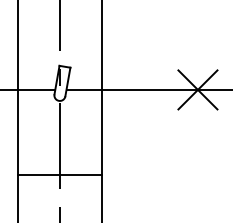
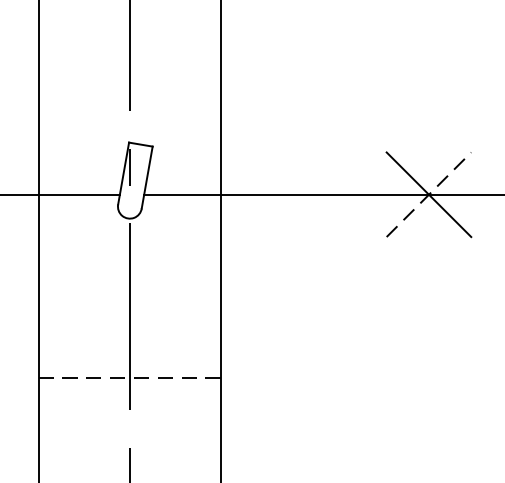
line: (197, 89) -> (428, 193), solid -> dashed
line: (59, 174) -> (128, 378), solid -> dashed

